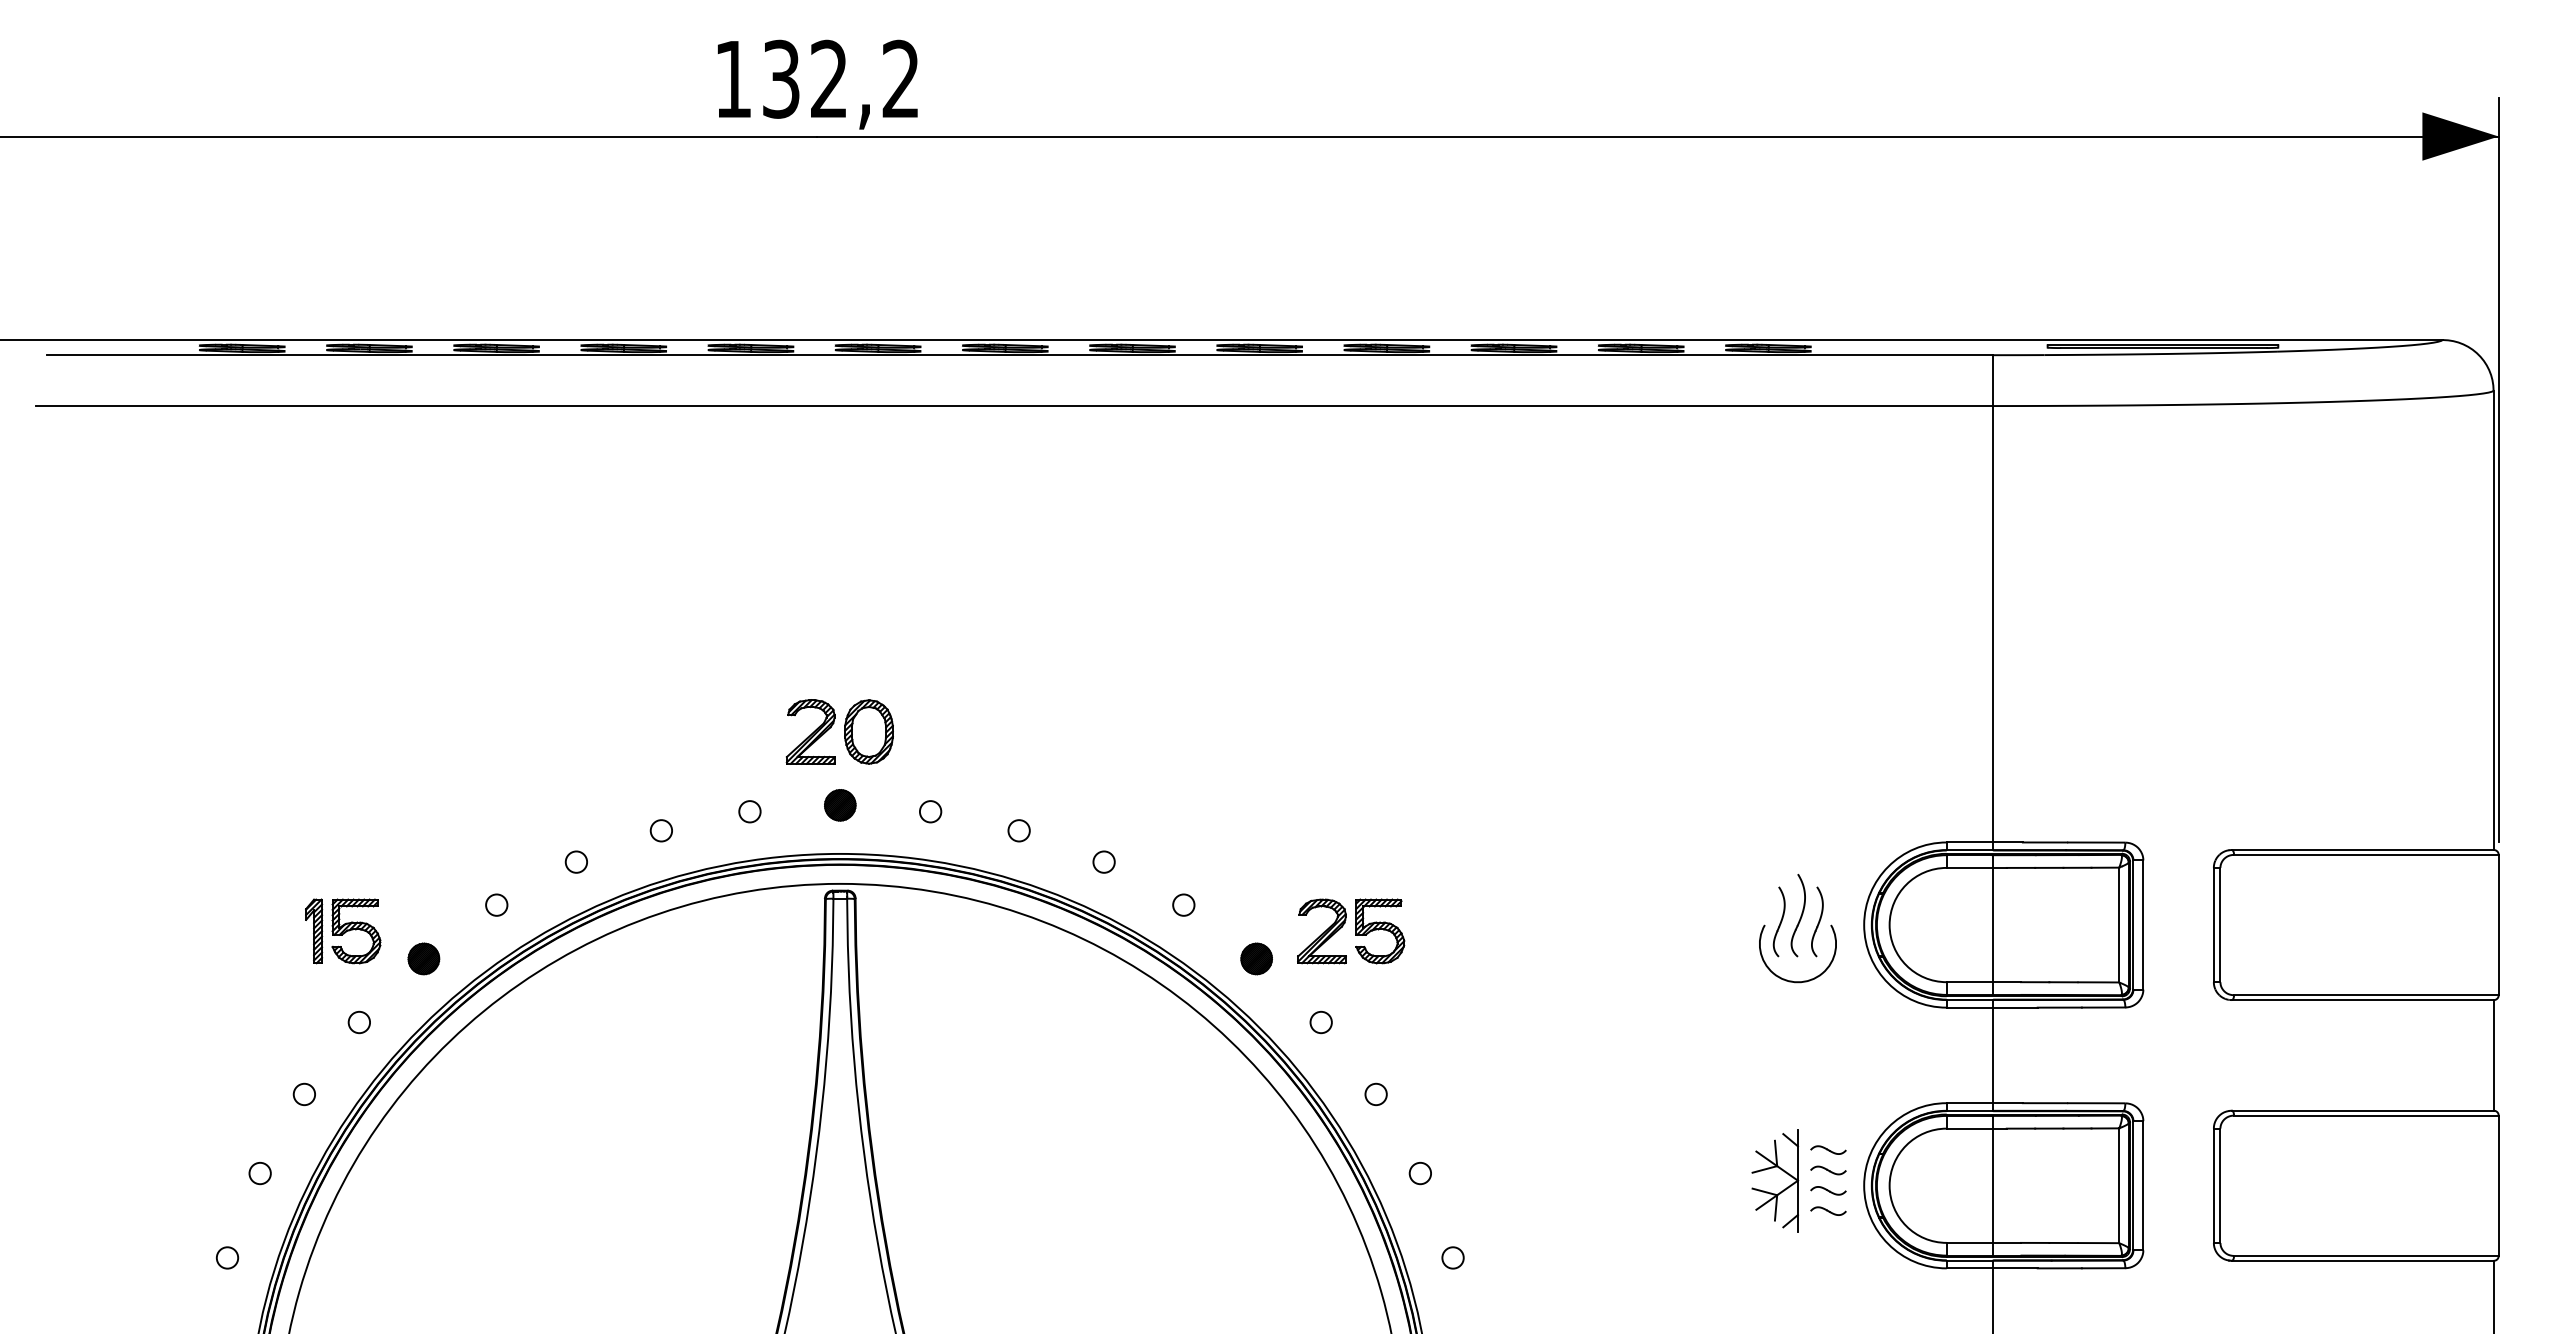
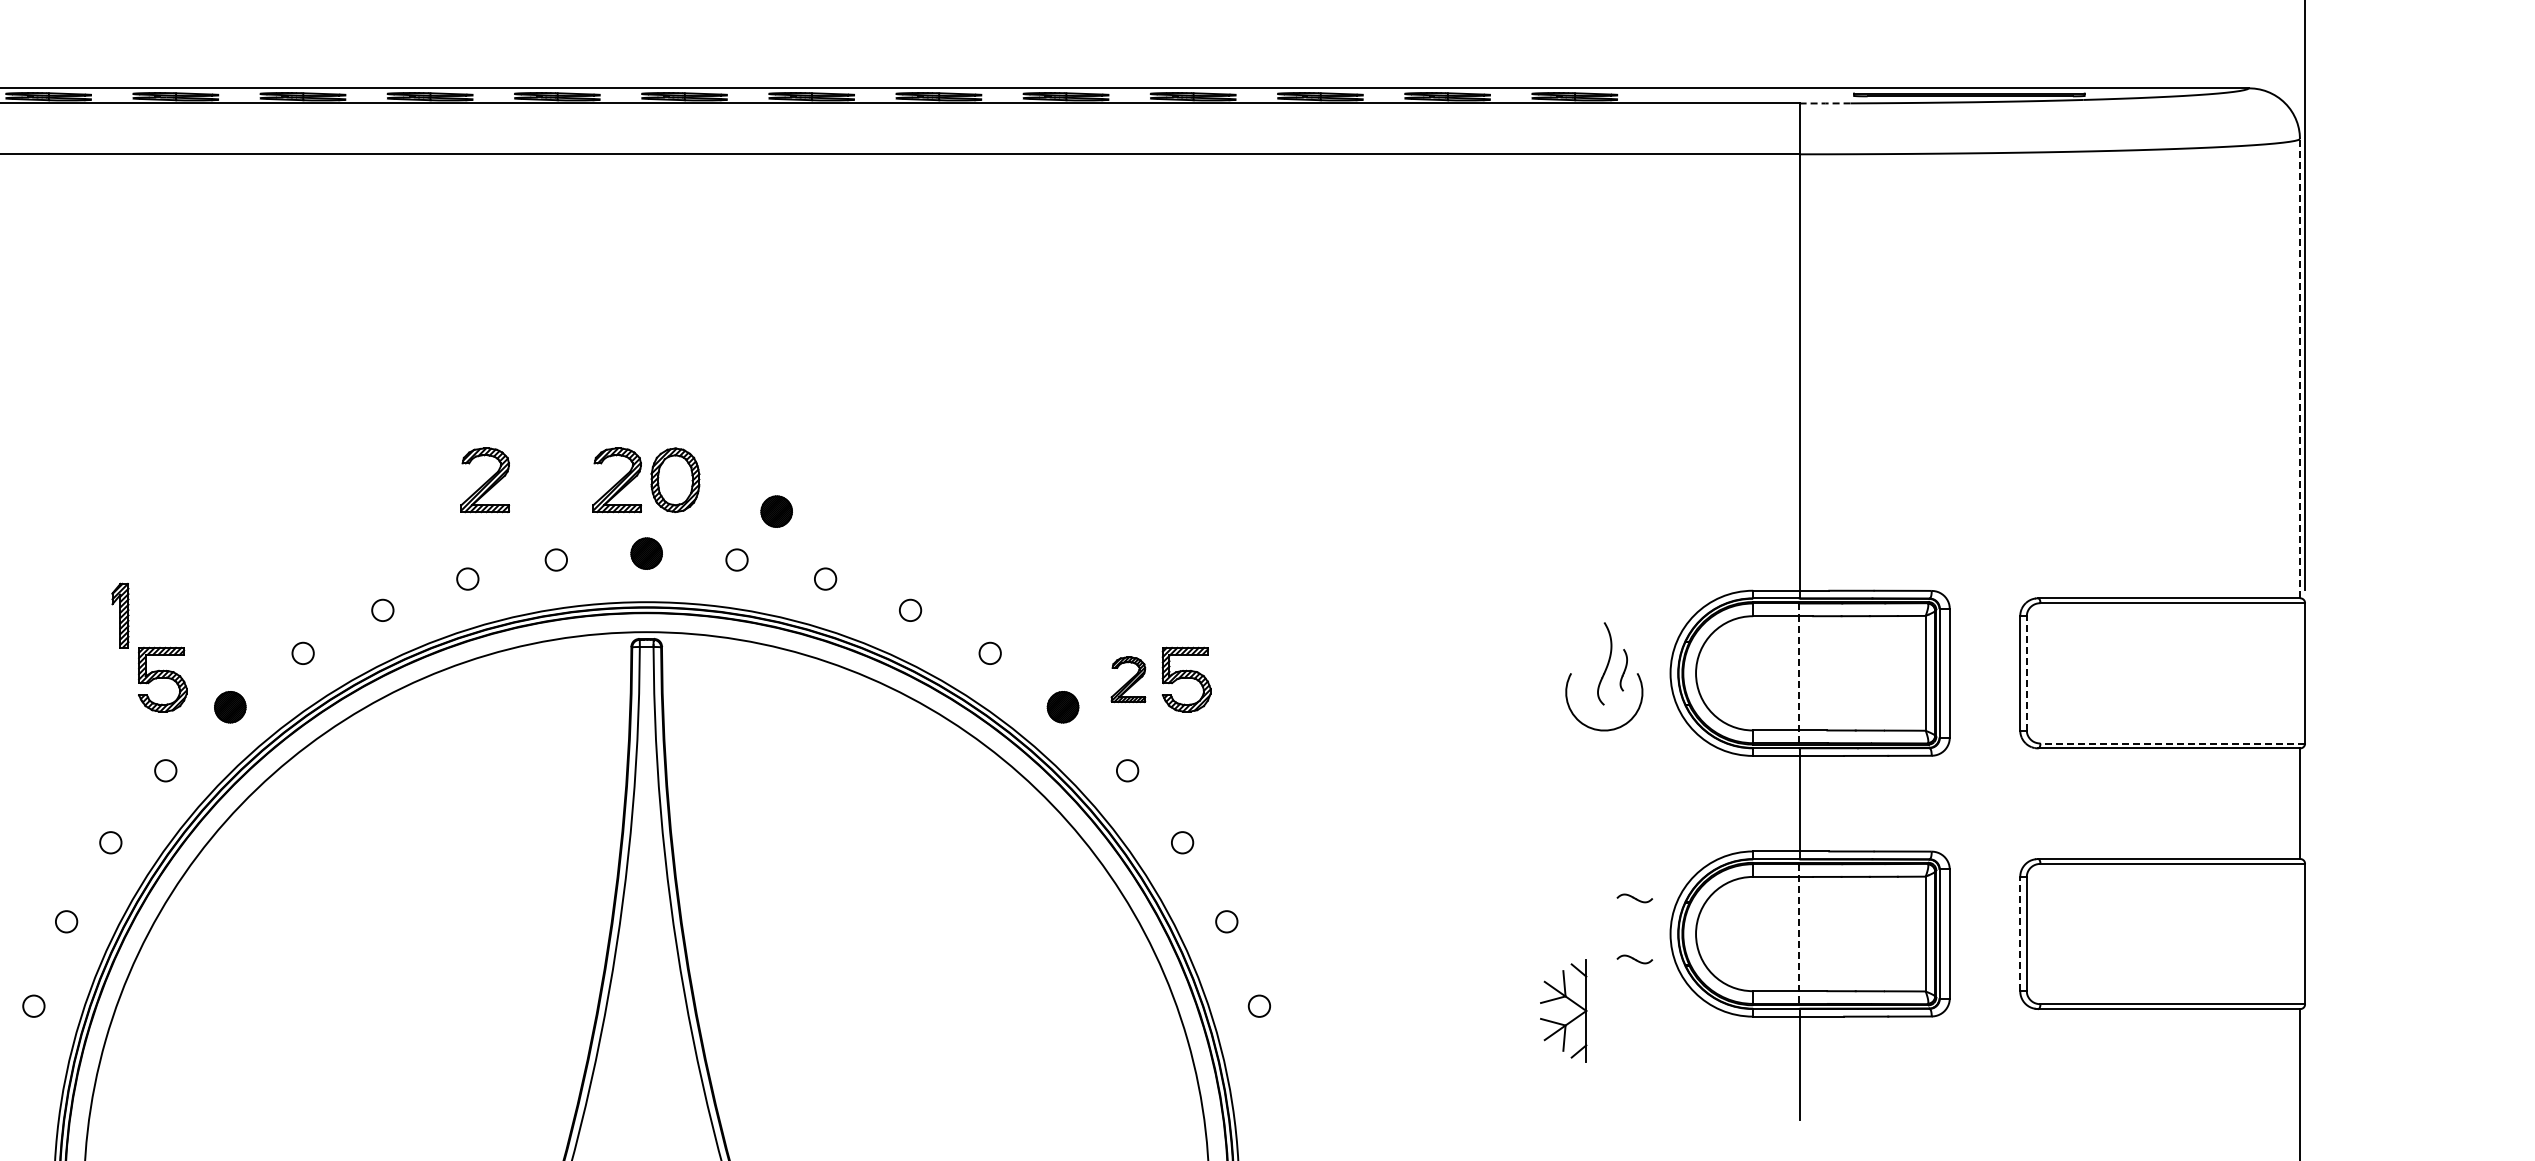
line: (2018, 355) -> (1824, 103), solid -> dashed
line: (2493, 620) -> (2299, 368), solid -> dashed
part: (678, 731) -> (484, 479), added
part: (970, 763) -> (776, 511), added
part: (1778, 921) -> (1584, 669), removed
part: (1817, 921) -> (1623, 669), size x0.6
line: (2220, 924) -> (2026, 672), solid -> dashed
line: (1992, 925) -> (1798, 673), solid -> dashed
part: (314, 931) -> (120, 615), moved
part: (1321, 931) -> (1127, 679), size x0.7
line: (2365, 995) -> (2171, 743), solid -> dashed
part: (1781, 1170) -> (1569, 1000), moved
part: (1828, 1170) -> (1634, 918), removed
line: (1992, 1185) -> (1798, 933), solid -> dashed
line: (2213, 1185) -> (2019, 933), solid -> dashed
part: (1828, 1190) -> (1634, 938), removed

